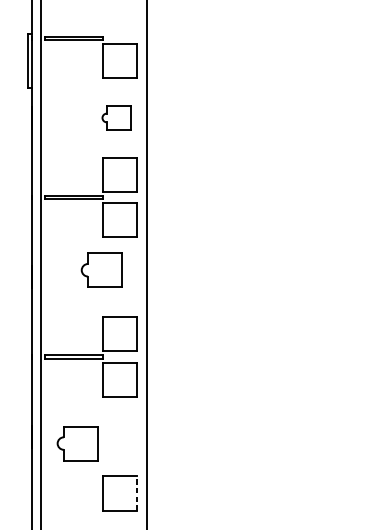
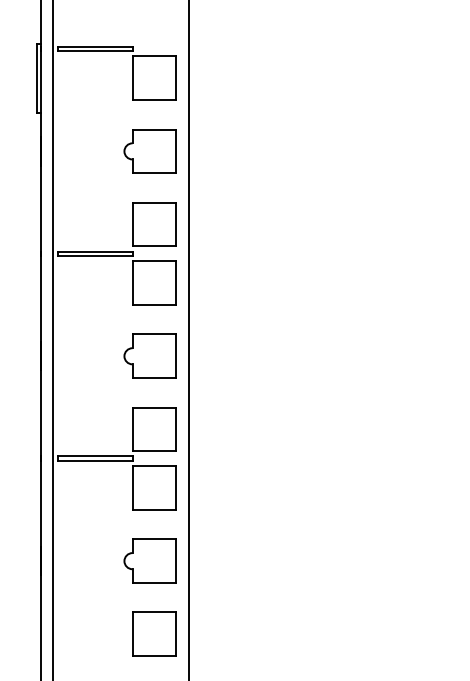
part: (116, 118) -> (149, 151), size x1.43
part: (101, 269) -> (149, 355), moved
part: (77, 443) -> (149, 560), moved
line: (137, 493) -> (176, 634), dashed -> solid

